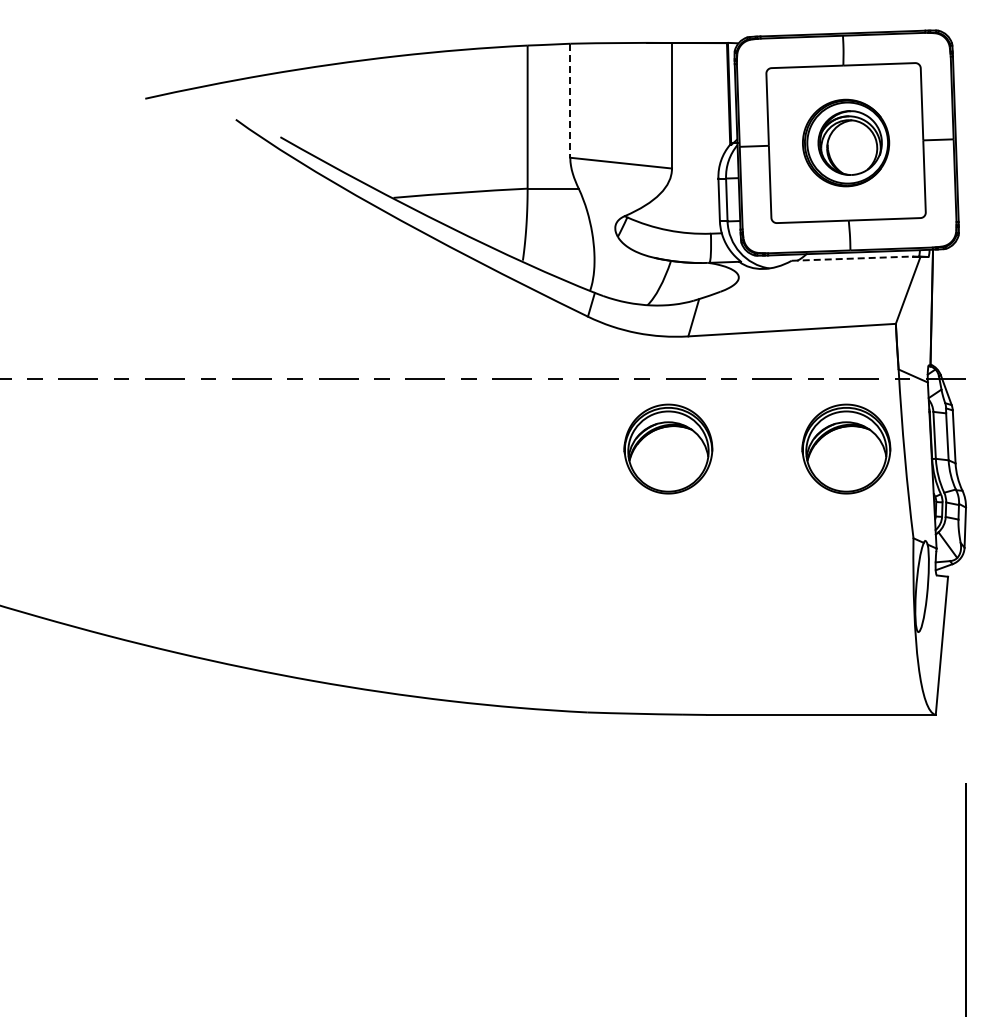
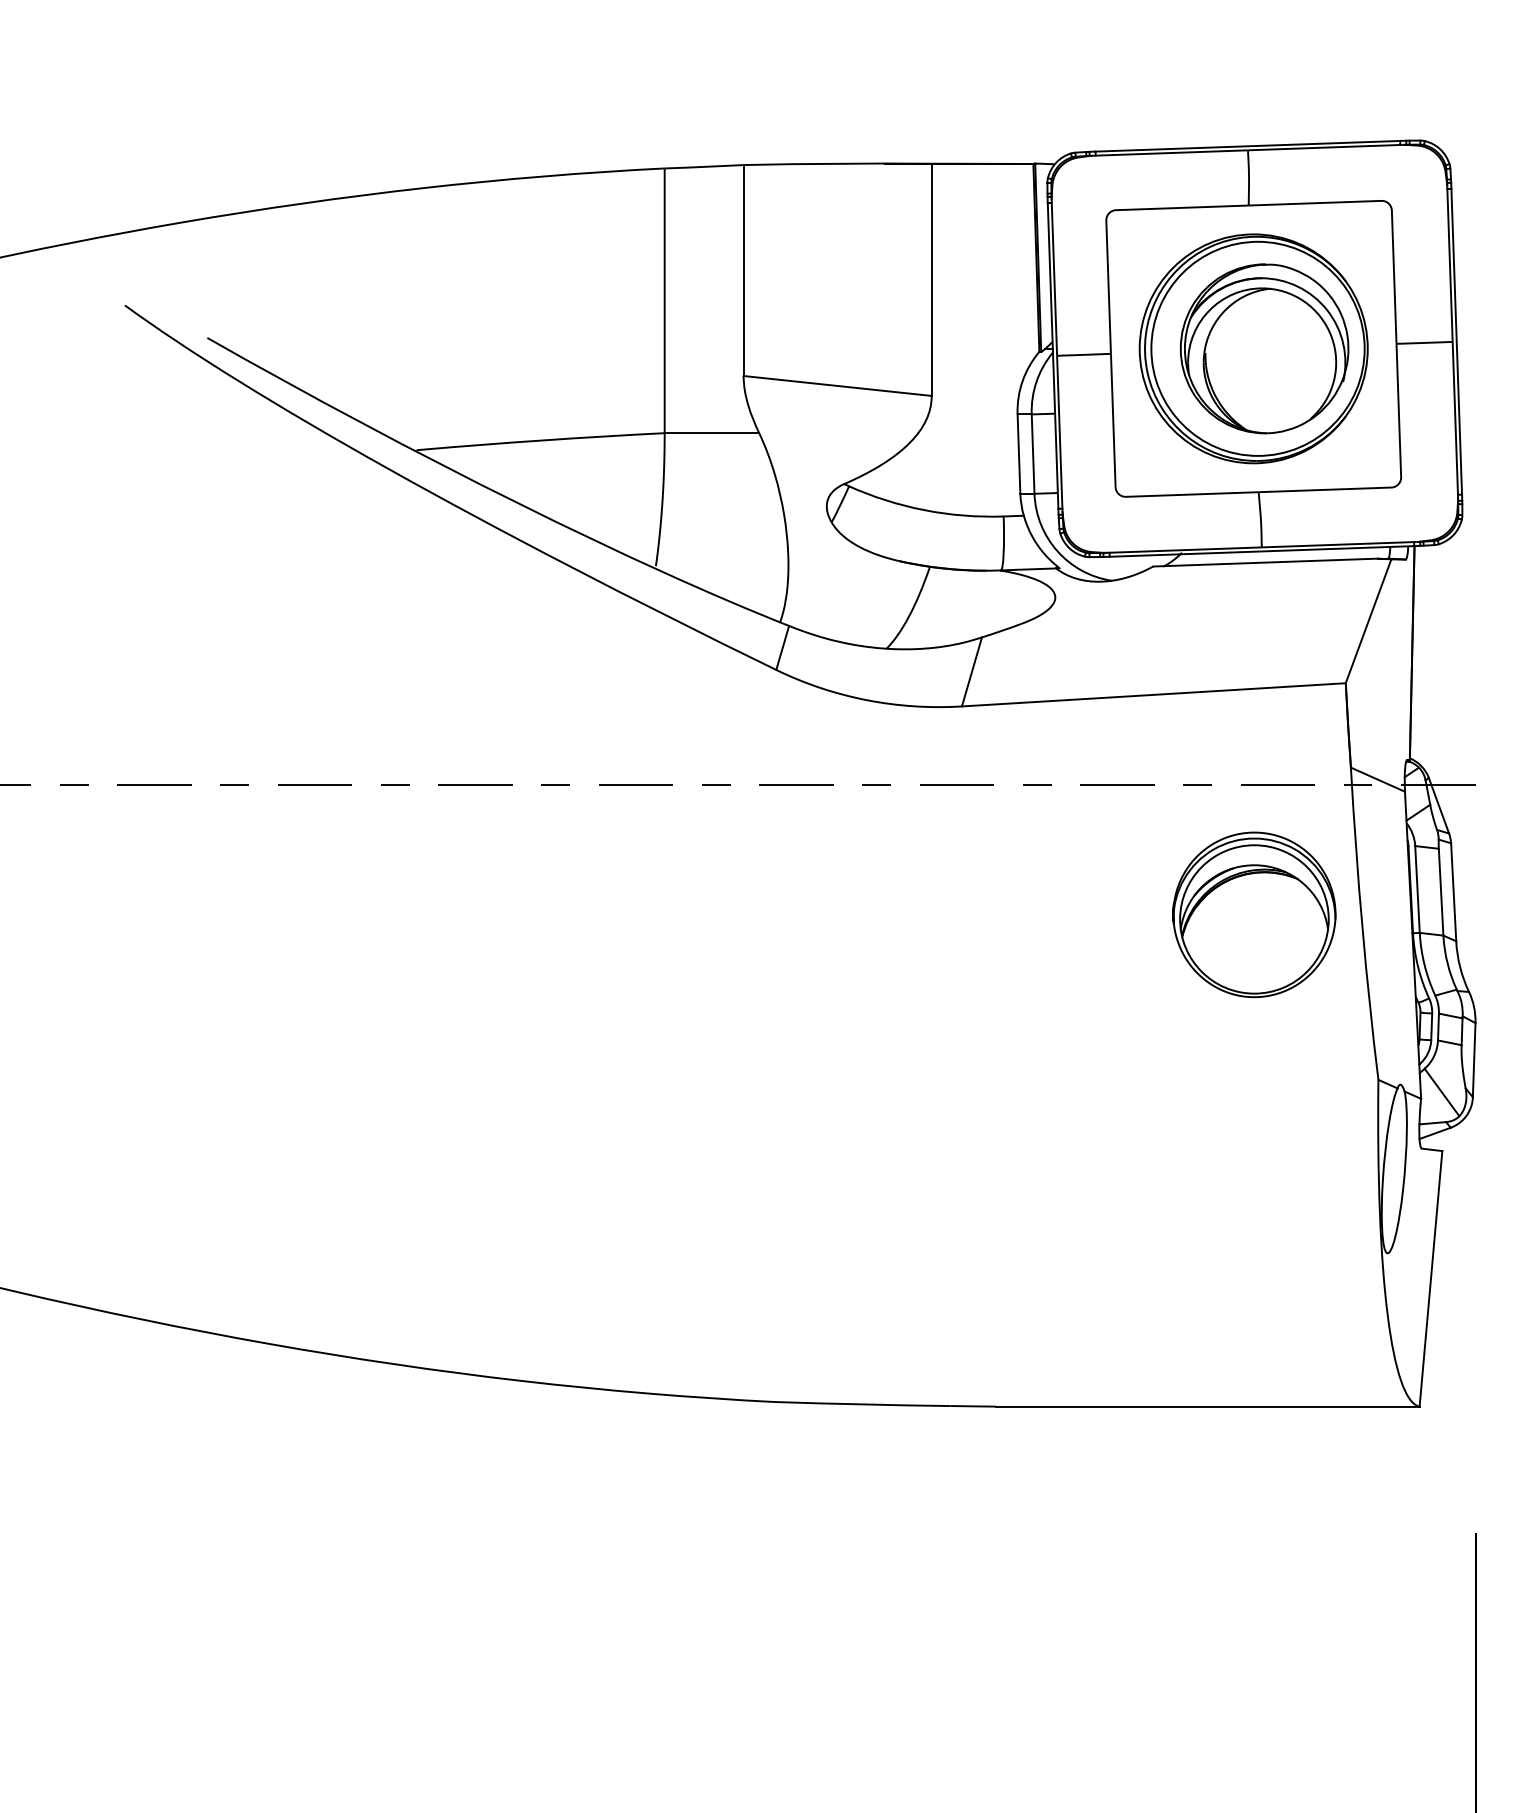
line: (570, 101) -> (743, 271), dashed -> solid
part: (845, 142) -> (1252, 347), size x1.43
line: (852, 258) -> (1265, 562), dashed -> solid
part: (668, 448) -> (925, 913), removed

